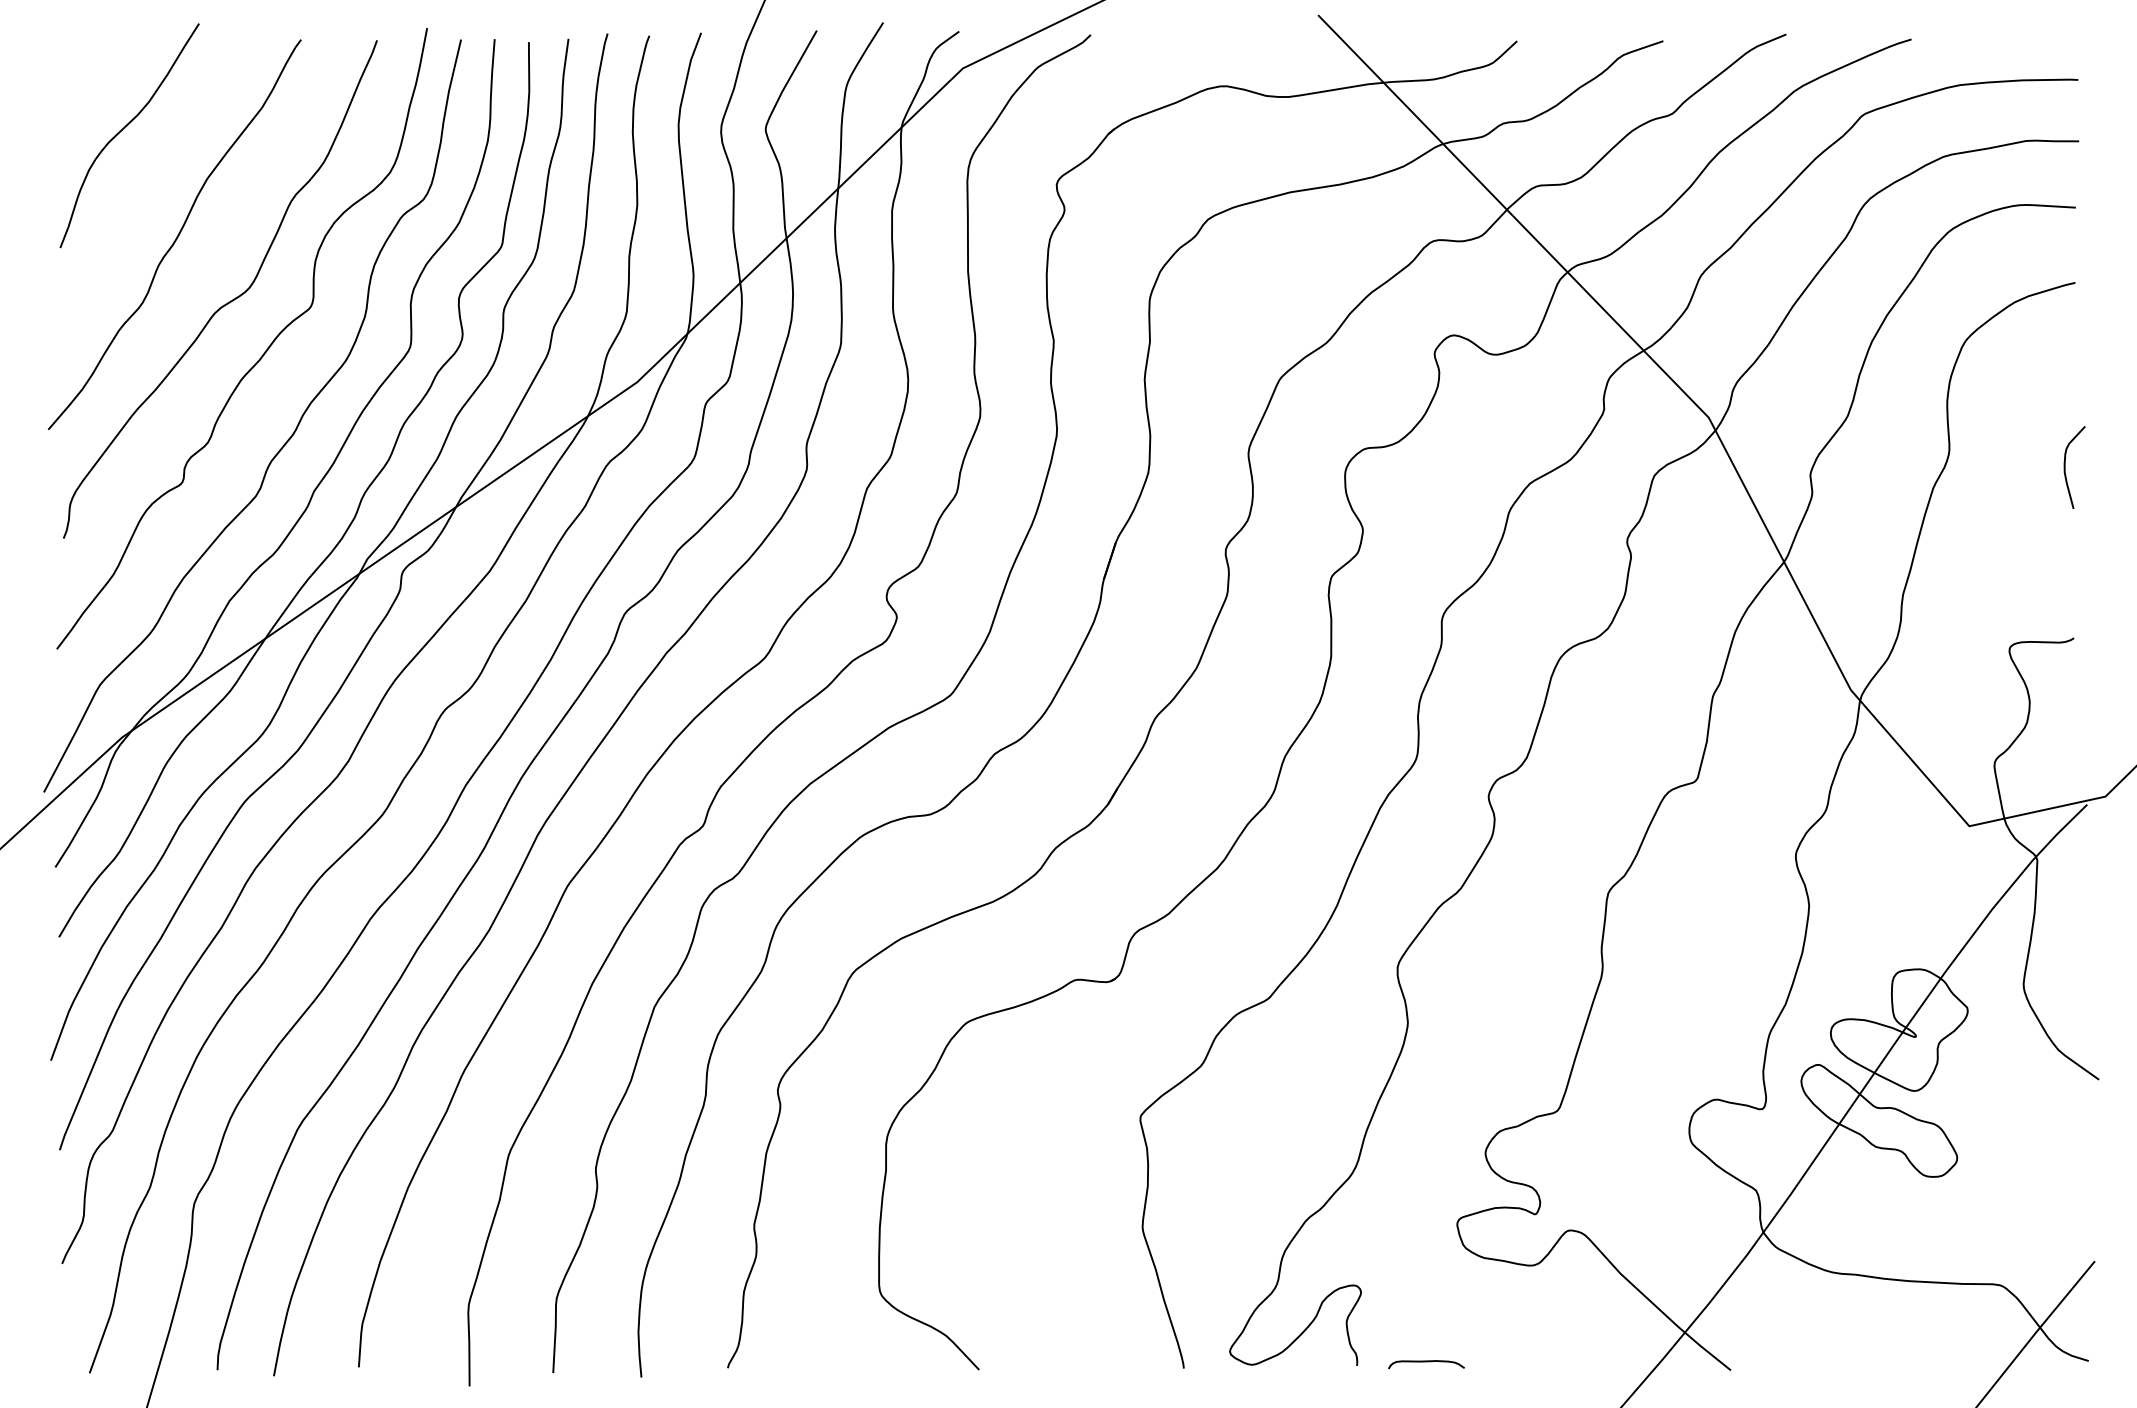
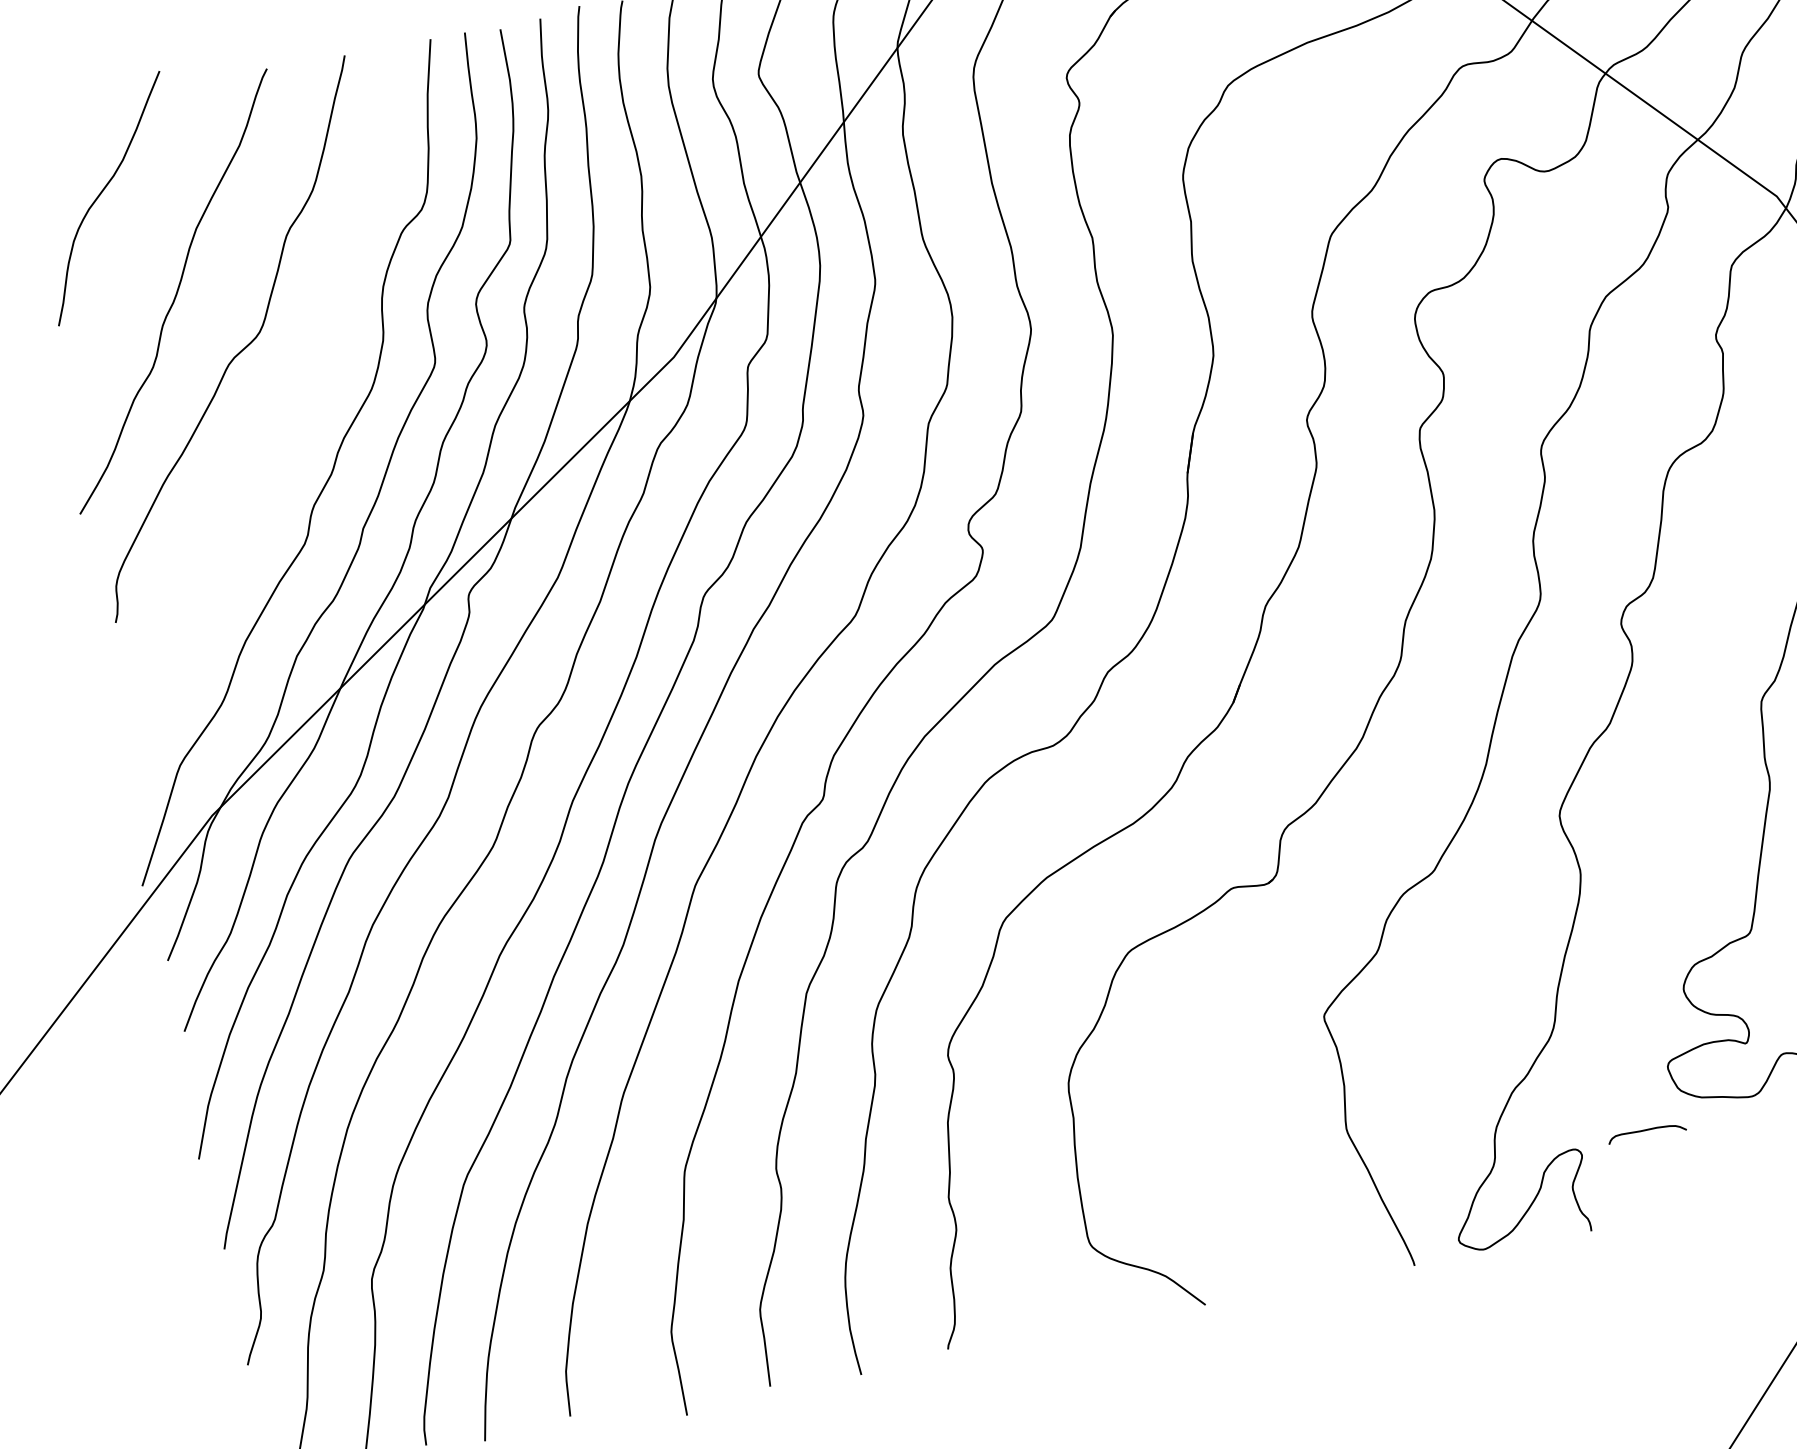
curve: (261, 355) -> (284, 399), removed
curve: (1426, 1362) -> (1646, 1131), moved

